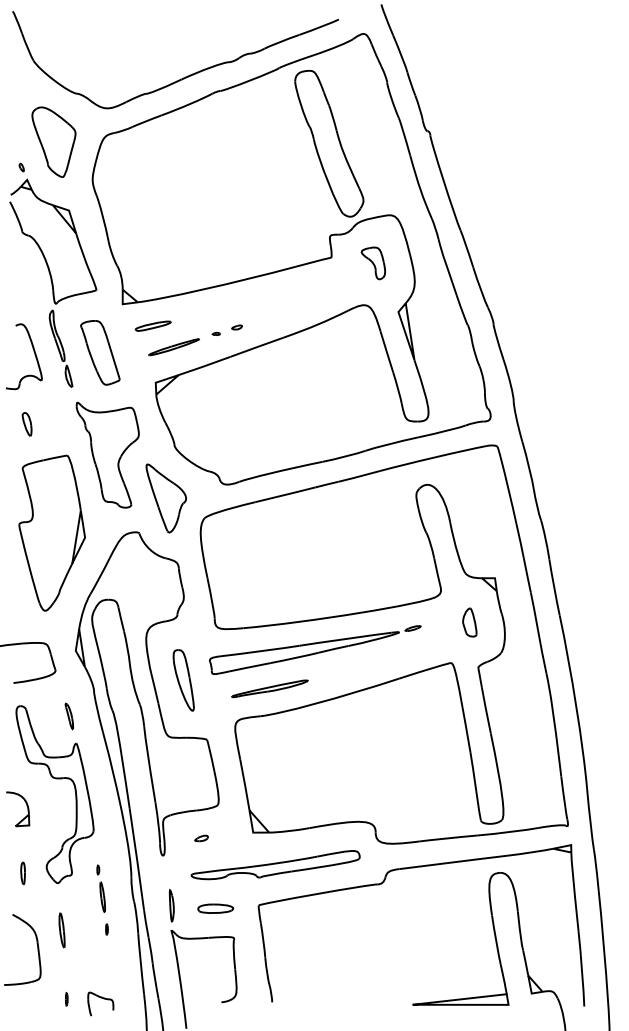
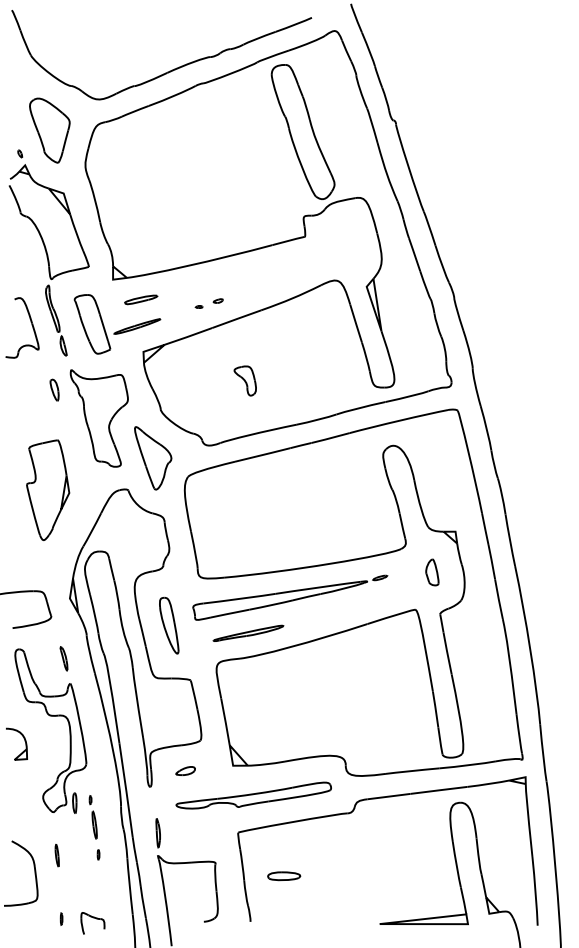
part: (372, 263) -> (244, 381), moved
part: (173, 347) -> (136, 326), moved
part: (26, 424) -> (54, 390), moved
part: (51, 532) -> (47, 489), size x0.7
part: (201, 838) -> (185, 771), size x1.6
part: (22, 873) -> (74, 803), moved
part: (215, 908) -> (283, 875), moved
part: (61, 930) -> (56, 855), size x0.7

